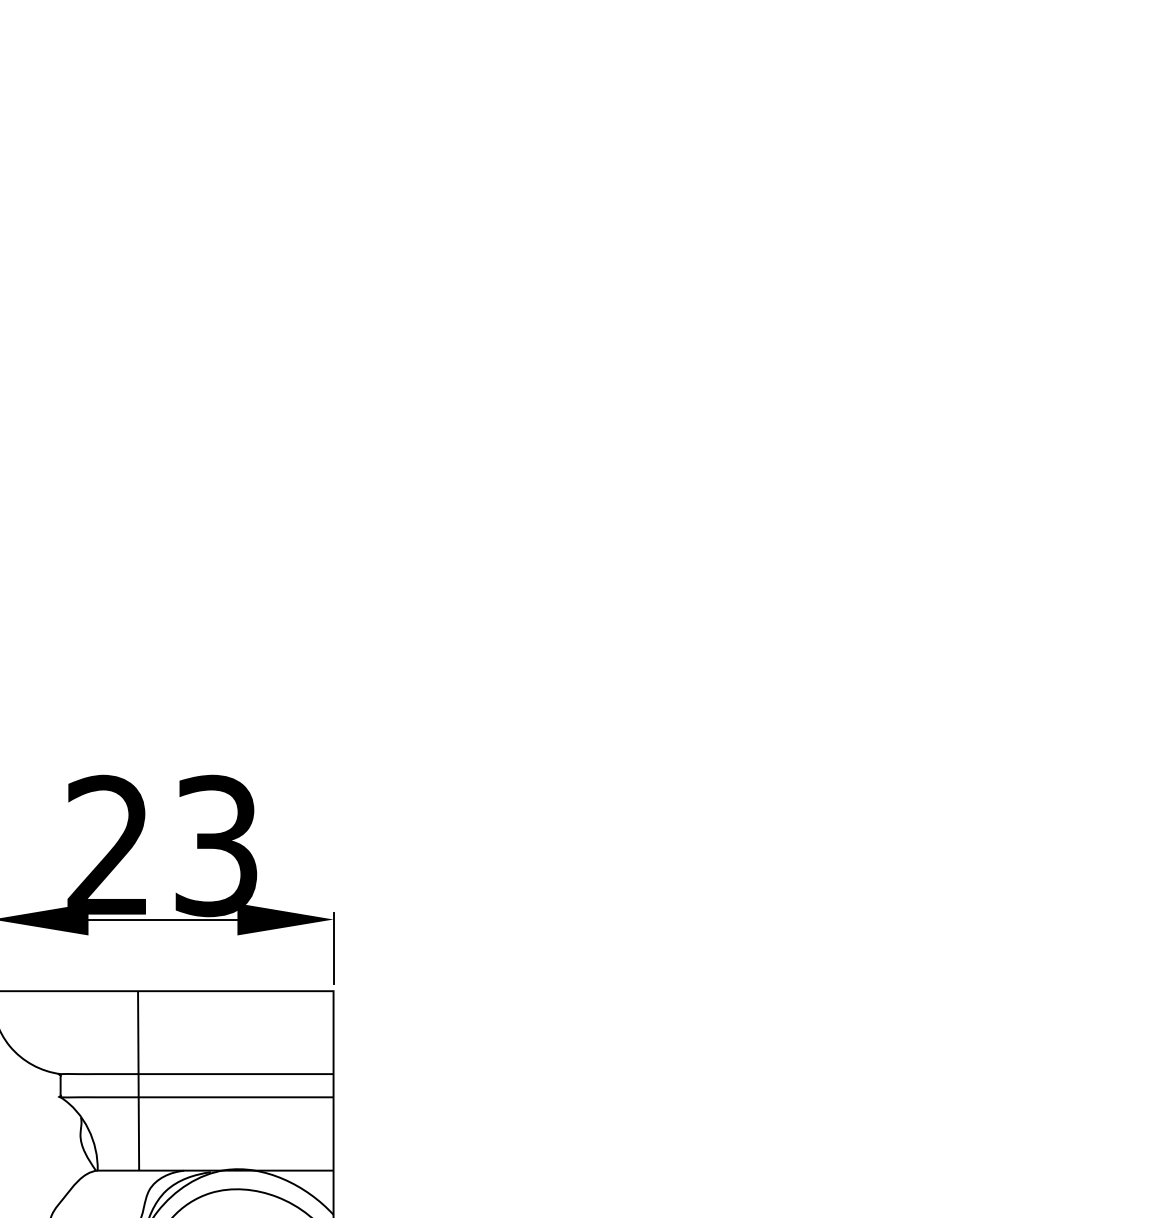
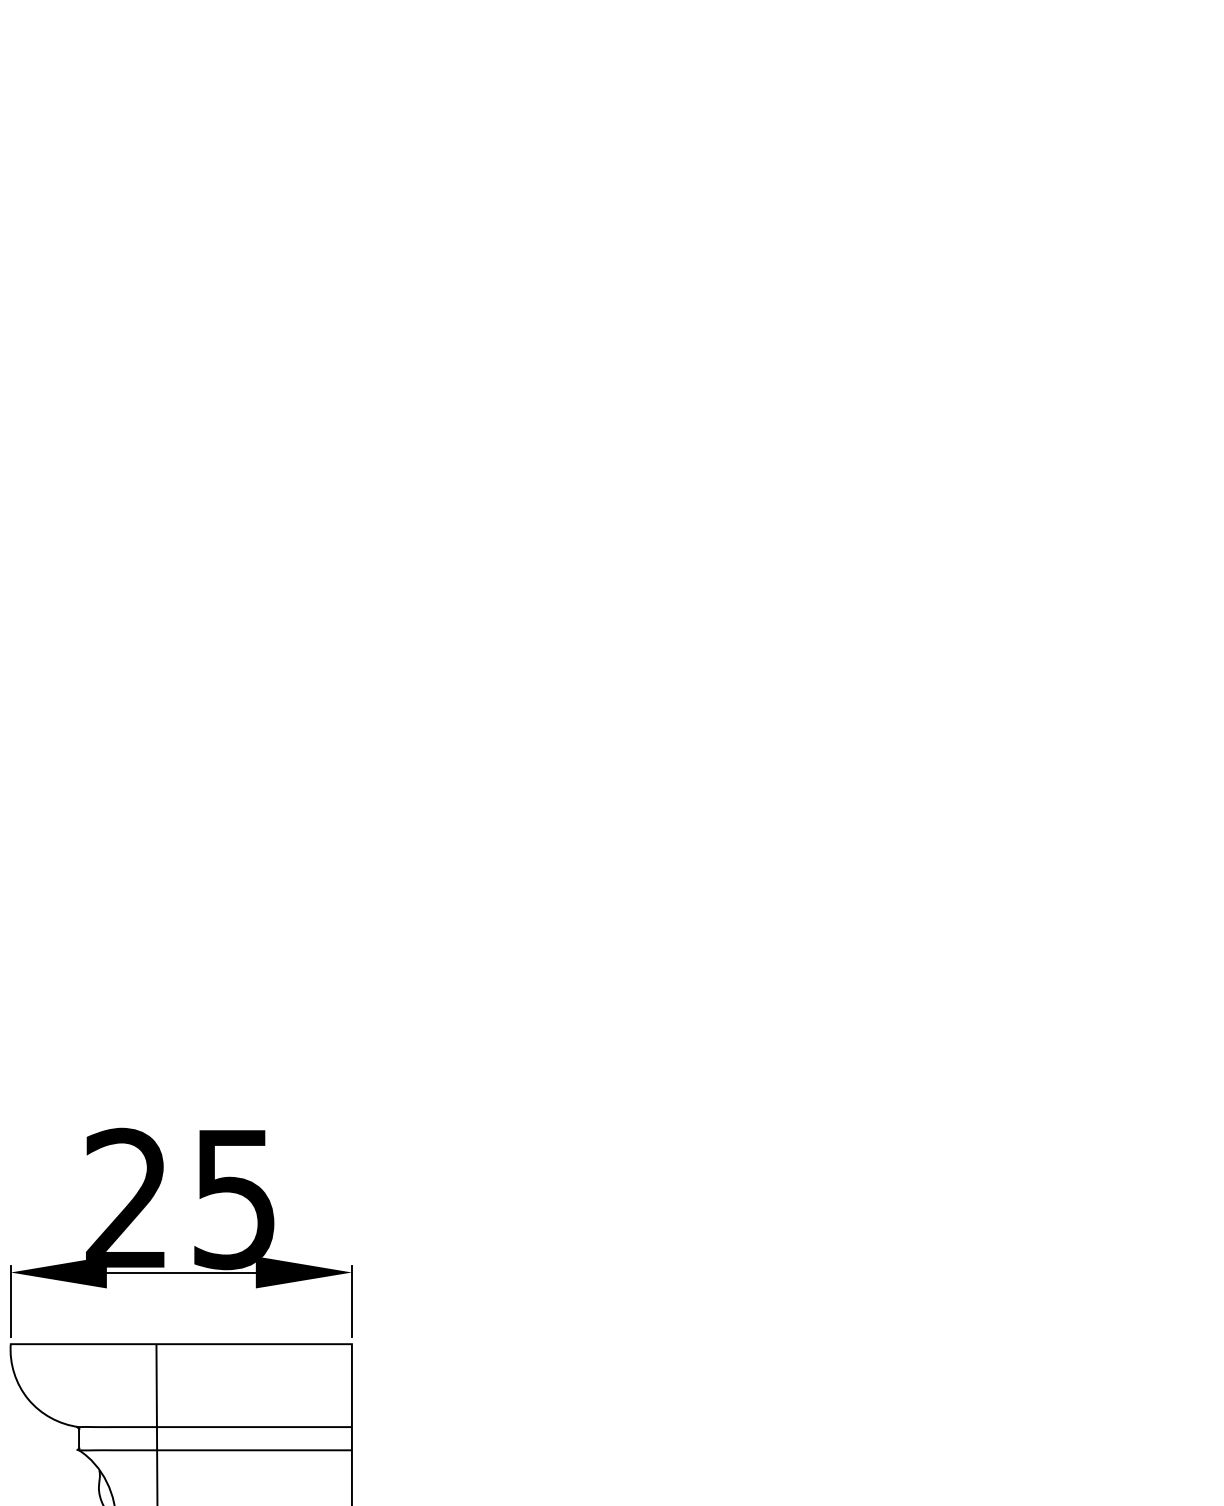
text: (216, 845) -> (234, 1198), 23 -> 25

